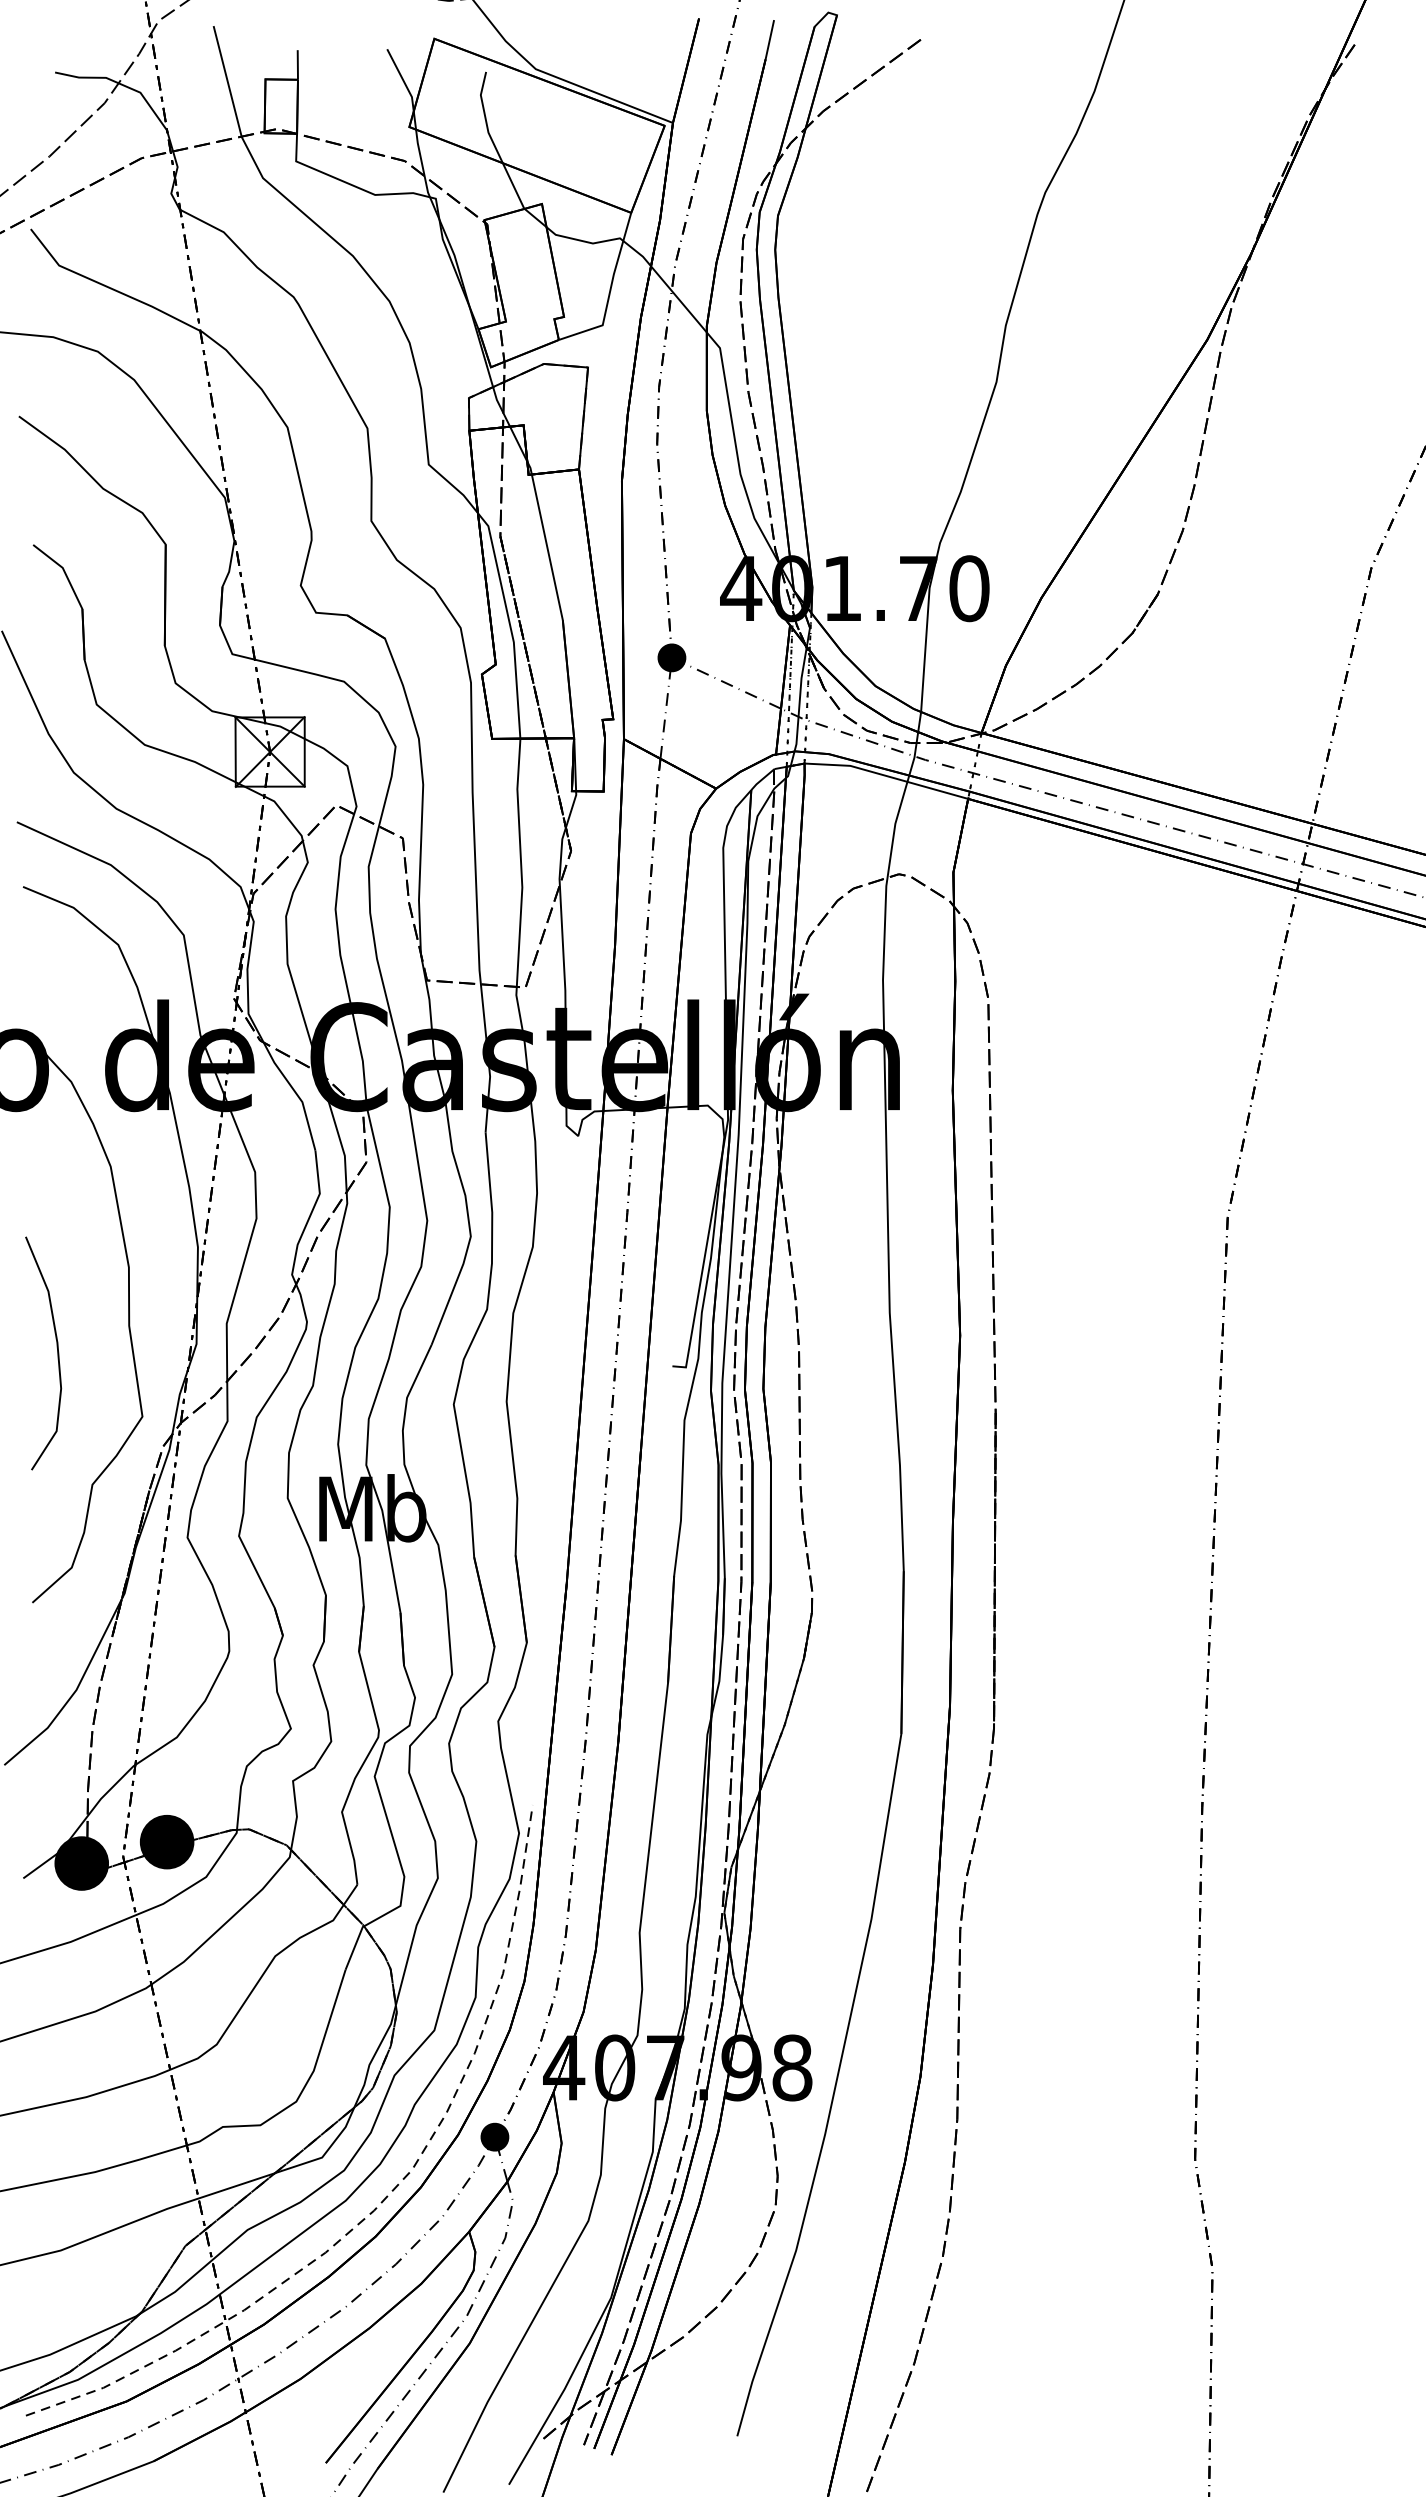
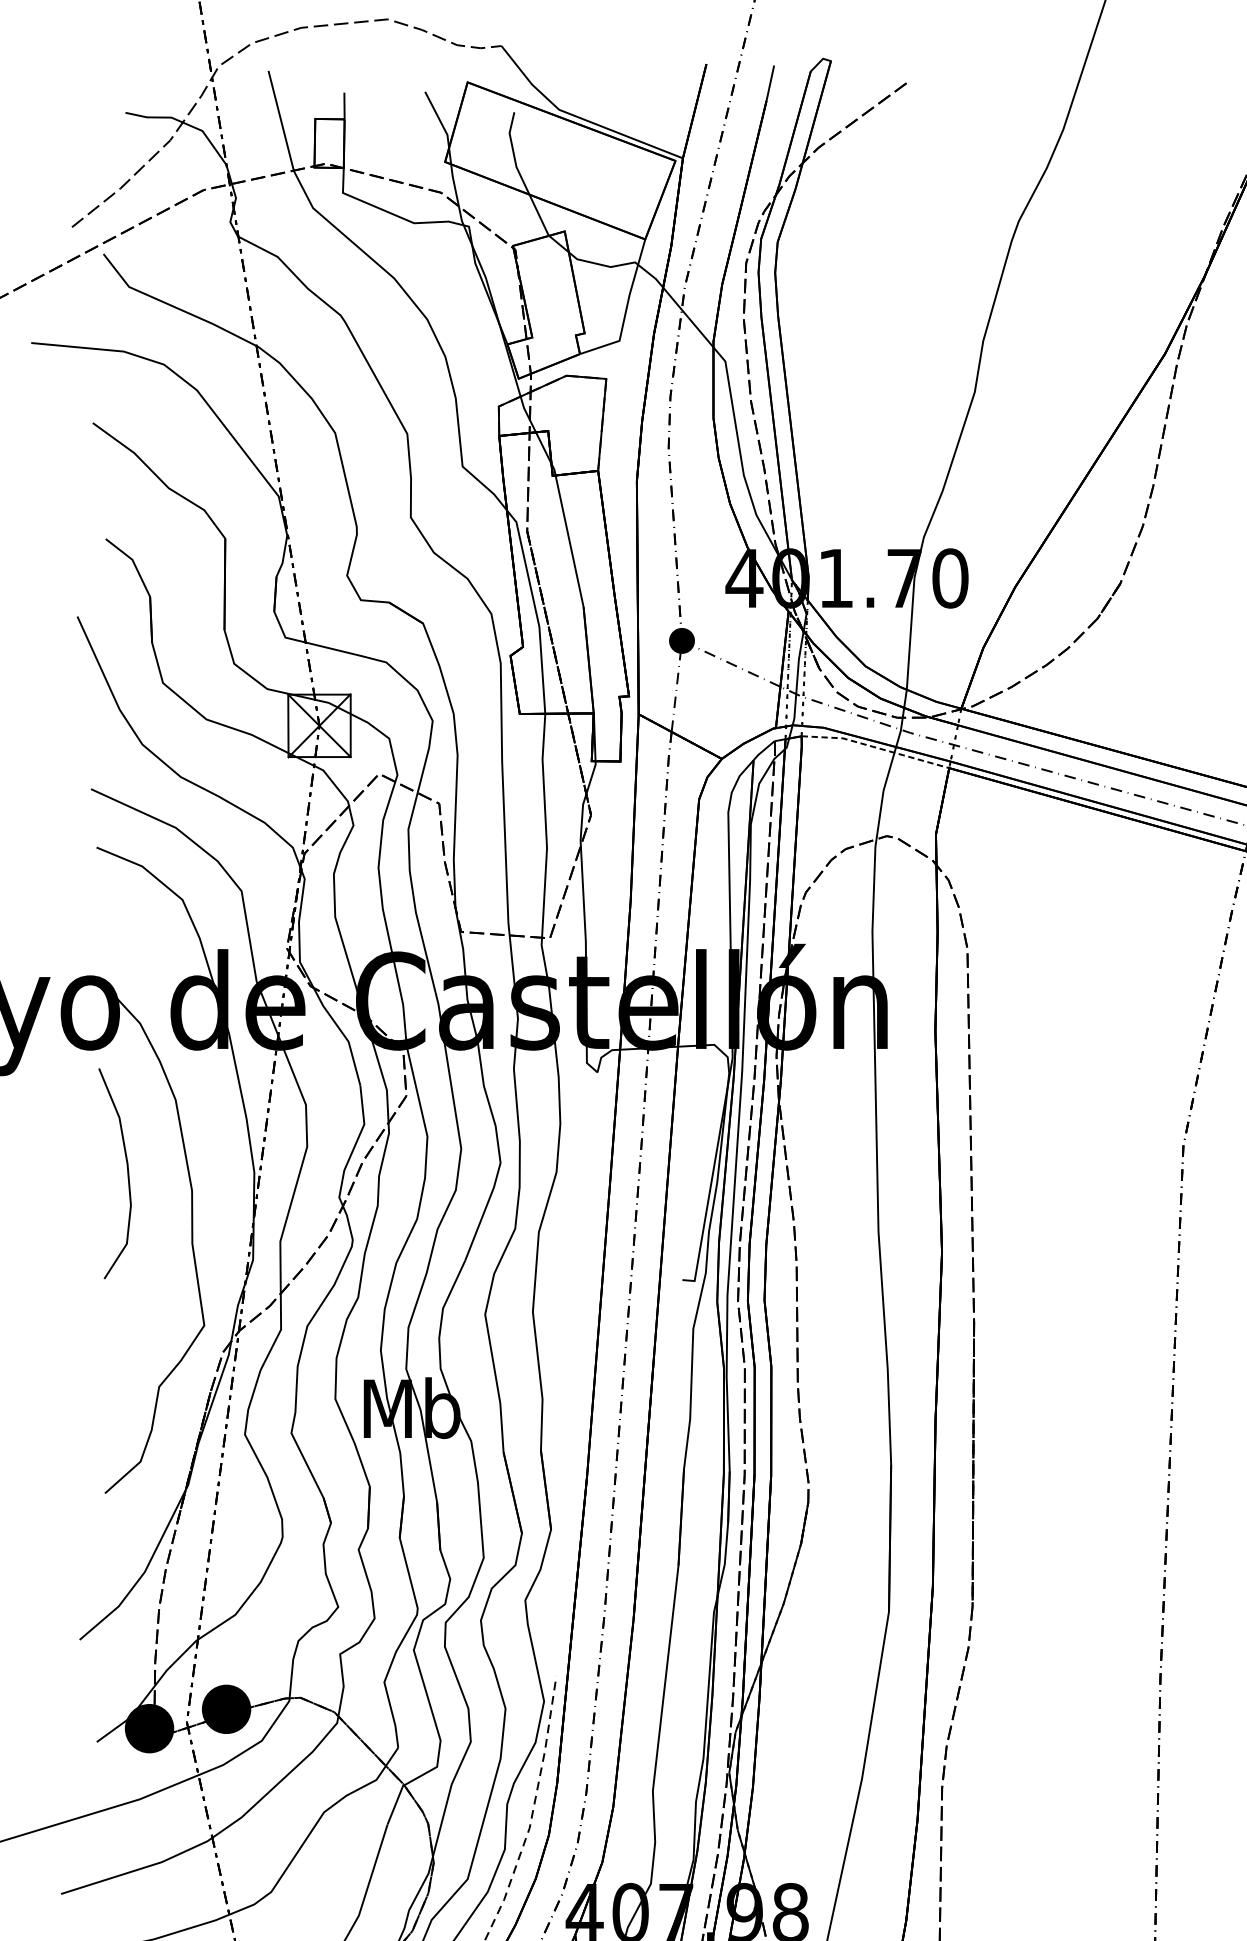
line: (886, 776) -> (875, 747), solid -> dashed
curve: (57, 1353) -> (127, 1173), moved

